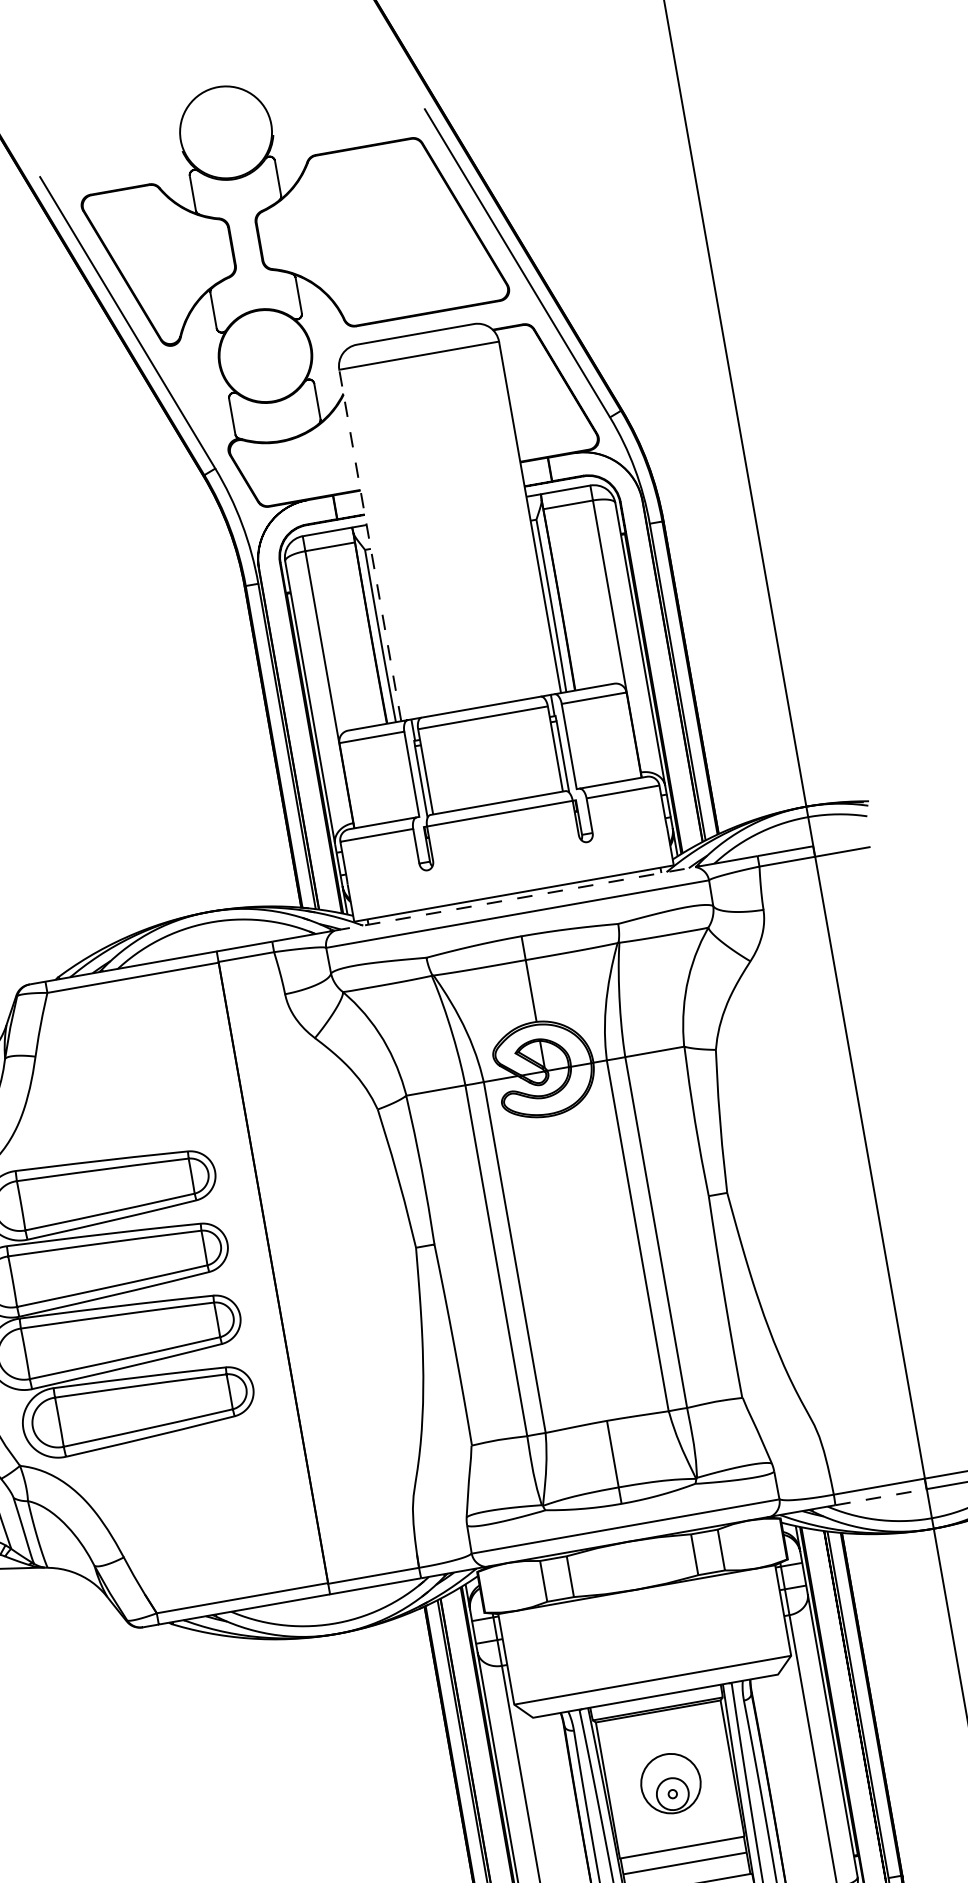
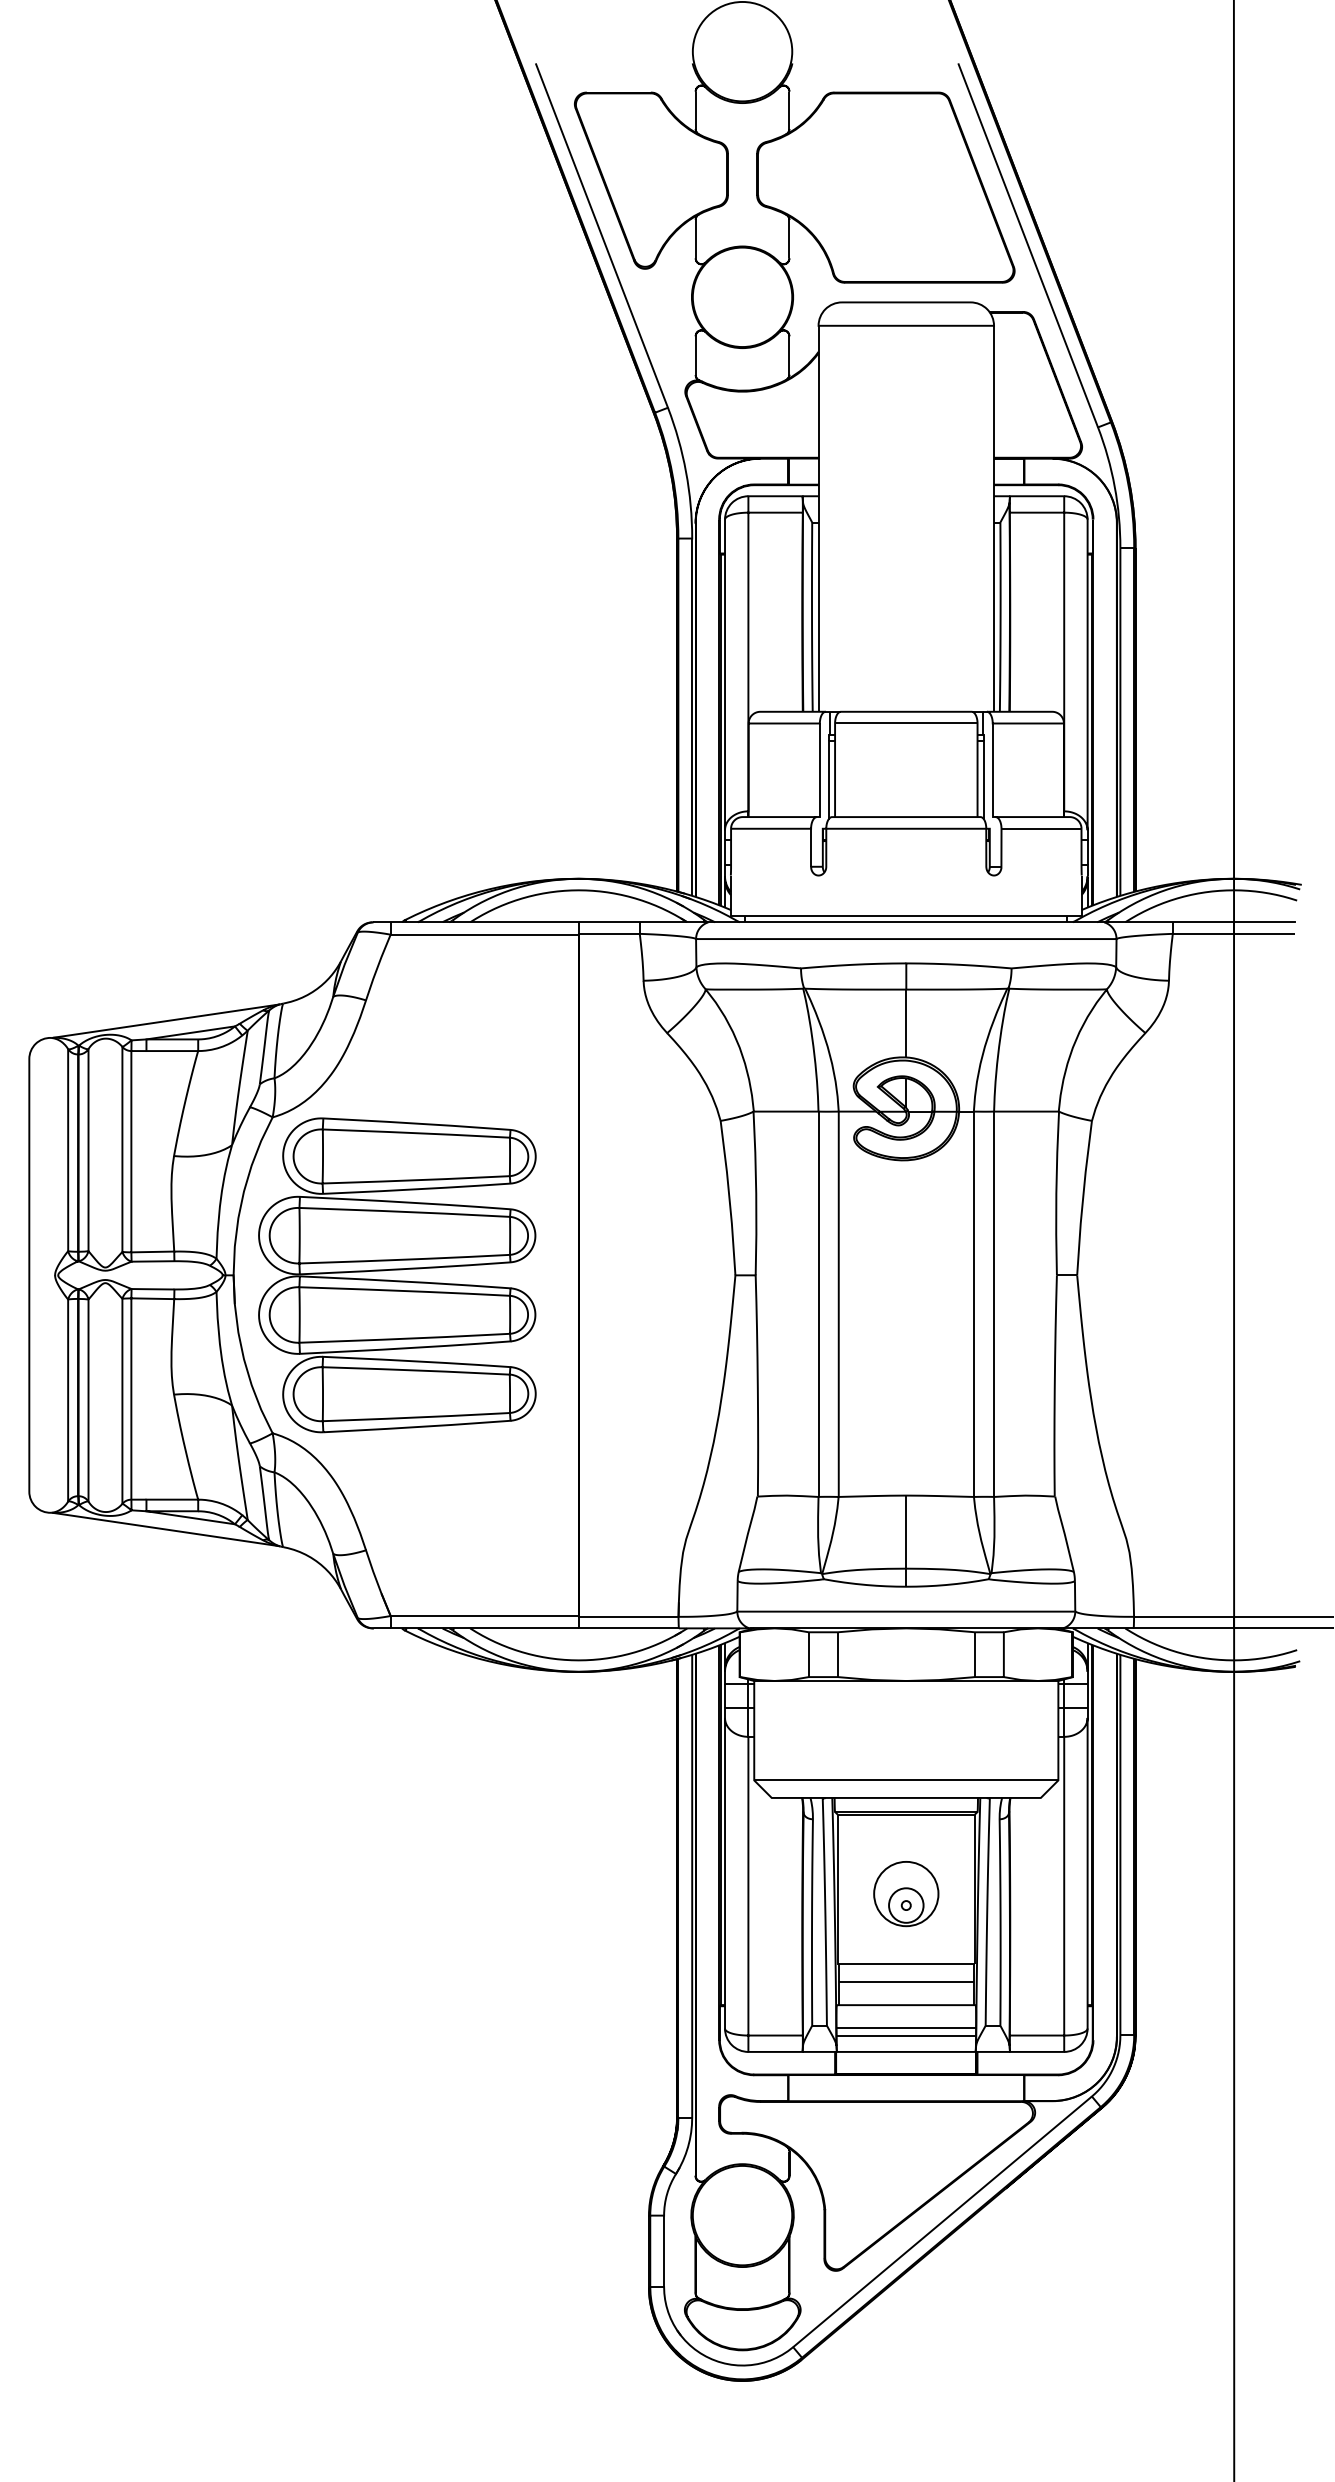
line: (370, 545) -> (818, 518), dashed -> solid
line: (841, 841) -> (1264, 922), added
line: (515, 898) -> (906, 922), dashed -> solid
line: (881, 1497) -> (1184, 1628), dashed -> solid

